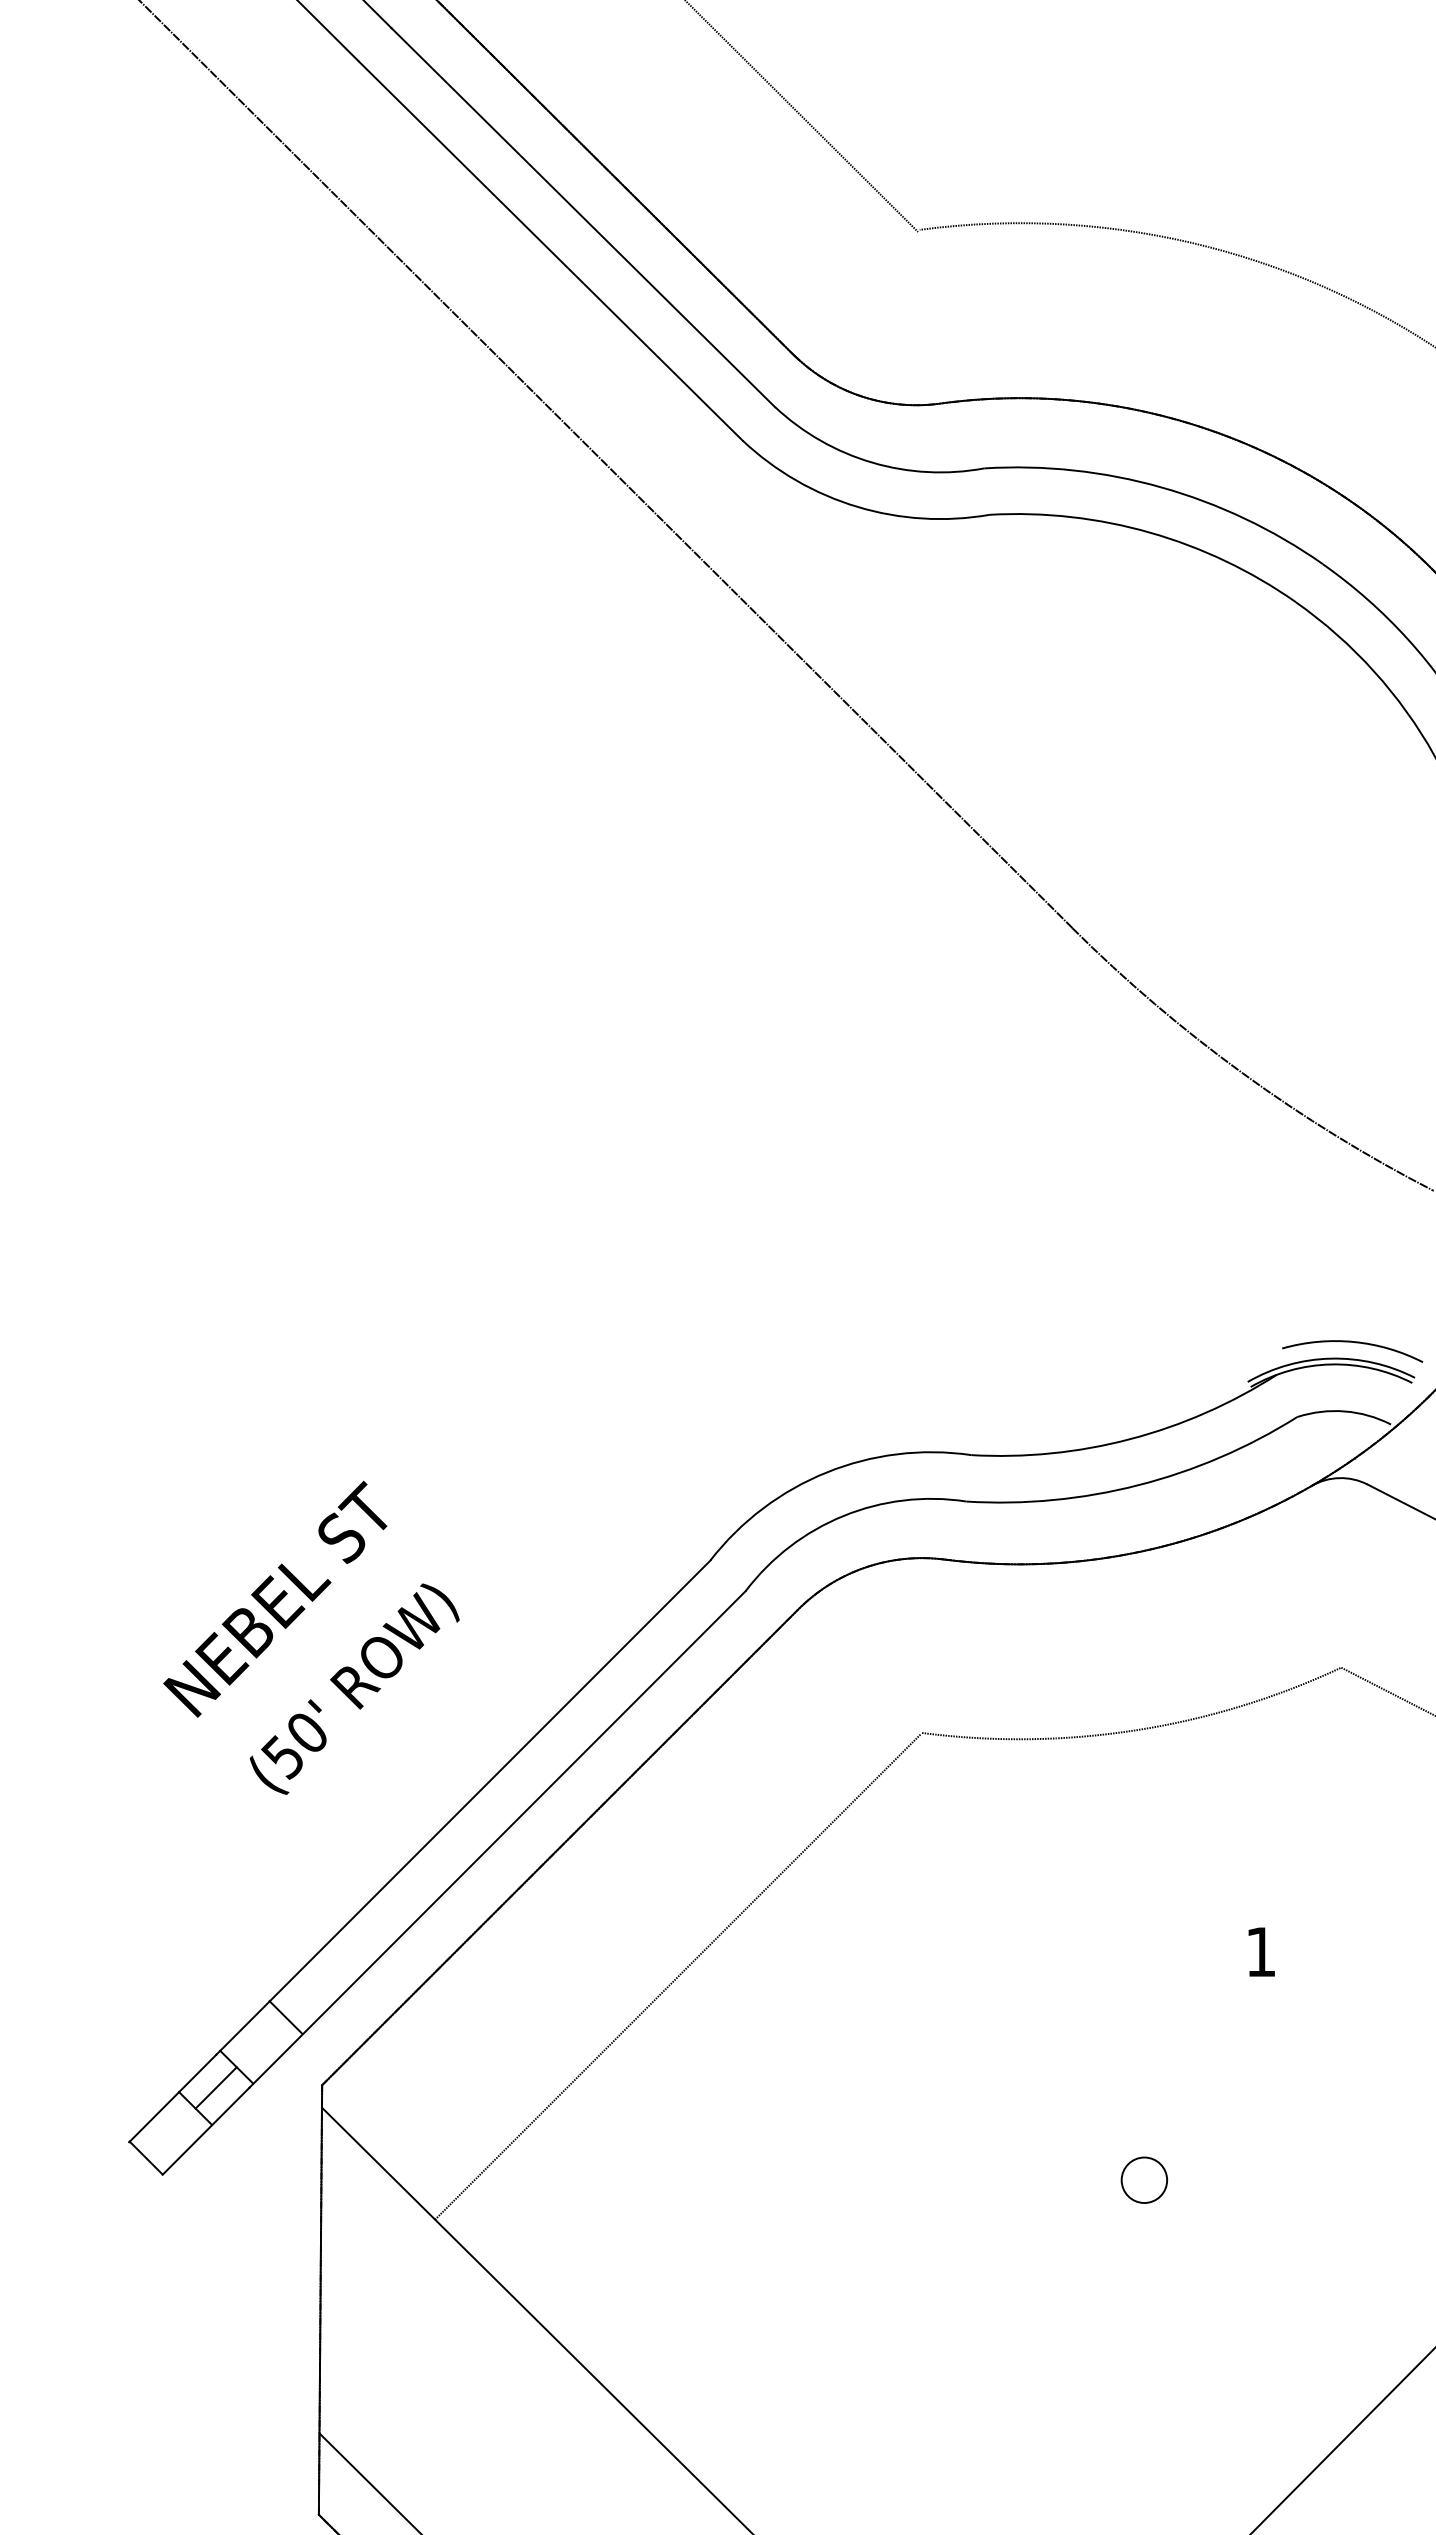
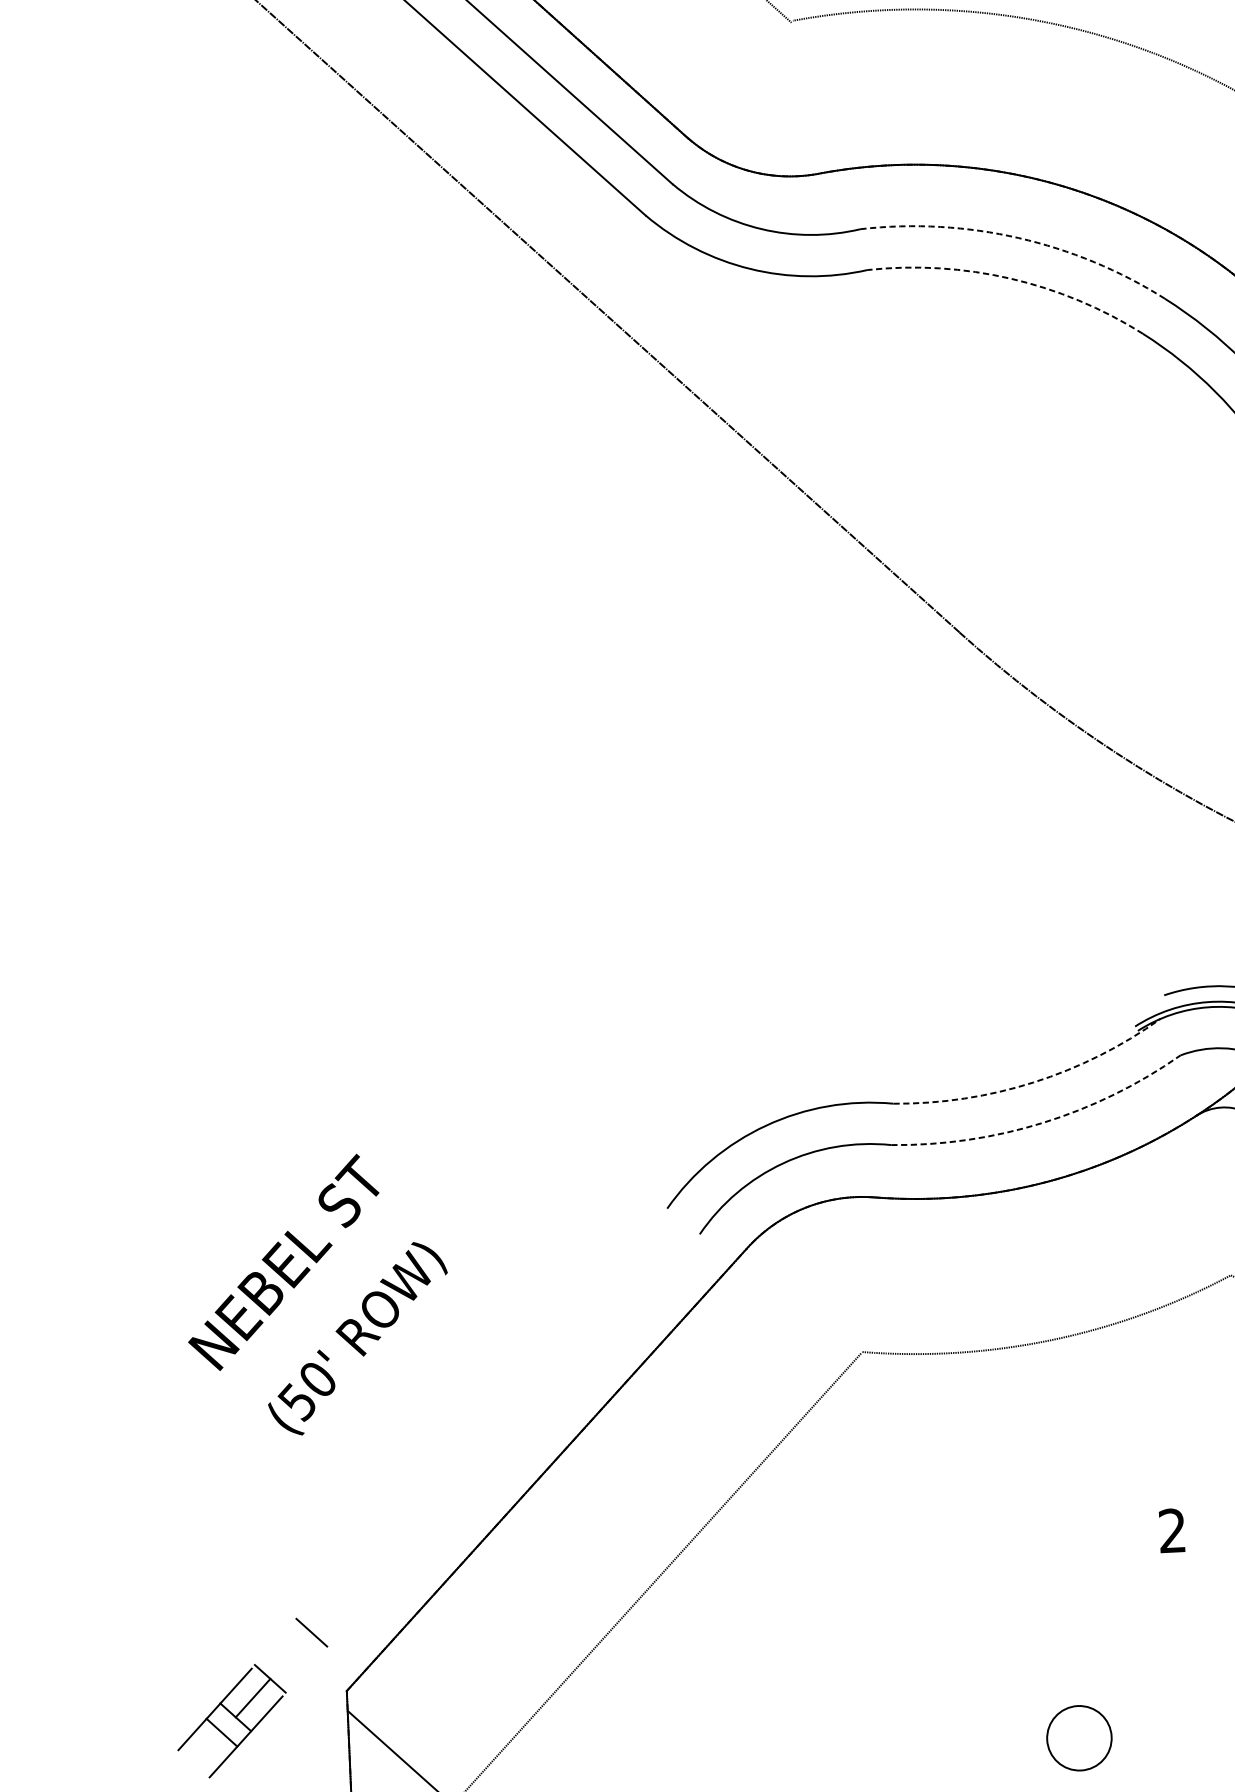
arc: (1161, 487) -> (1018, 238), solid -> dashed
arc: (1150, 532) -> (1010, 278), solid -> dashed
arc: (1130, 1439) -> (1033, 1082), solid -> dashed
arc: (1138, 1485) -> (1043, 1123), solid -> dashed
line: (463, 1807) -> (459, 1438), removed
line: (497, 1839) -> (491, 1465), removed
text: (1260, 1951) -> (1171, 1530), 1 -> 2
line: (145, 2157) -> (221, 1732), moved
circle: (1144, 2180) -> (1079, 1738), size x1.6

